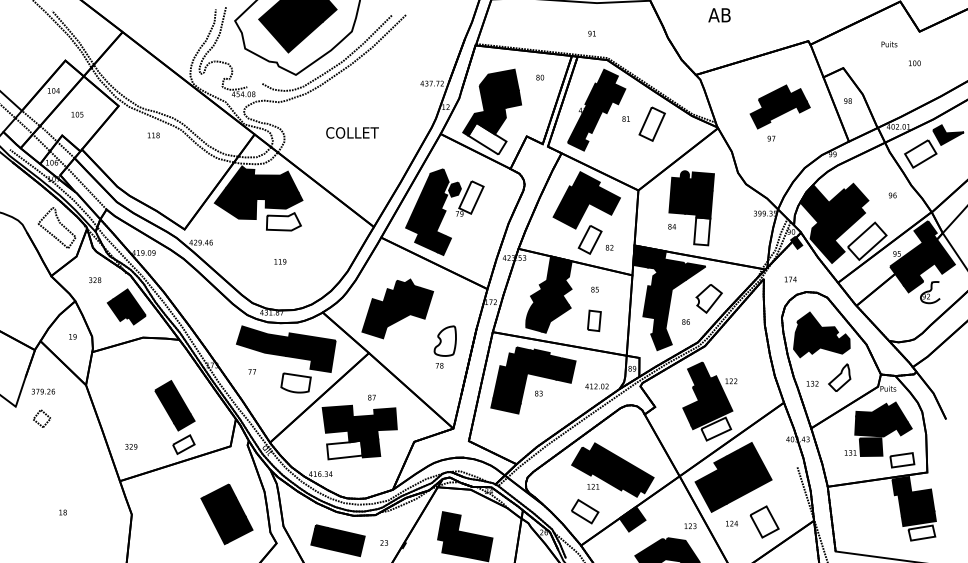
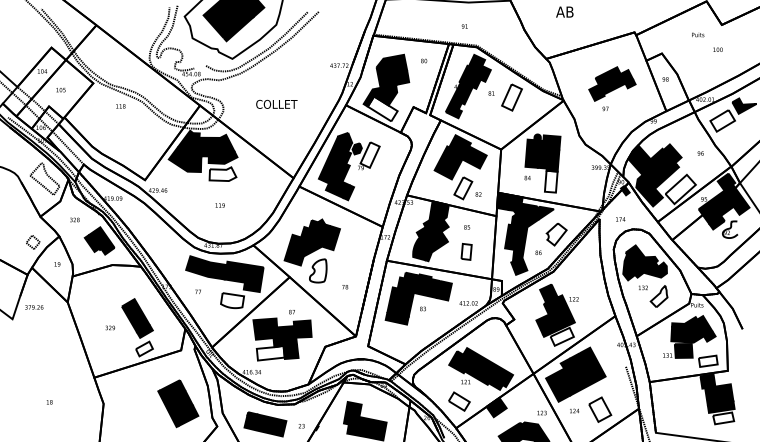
part: (444, 340) -> (317, 270), moved
text: (812, 383) -> (643, 287), moved
part: (41, 418) -> (32, 242), moved
text: (131, 446) -> (110, 327), moved

